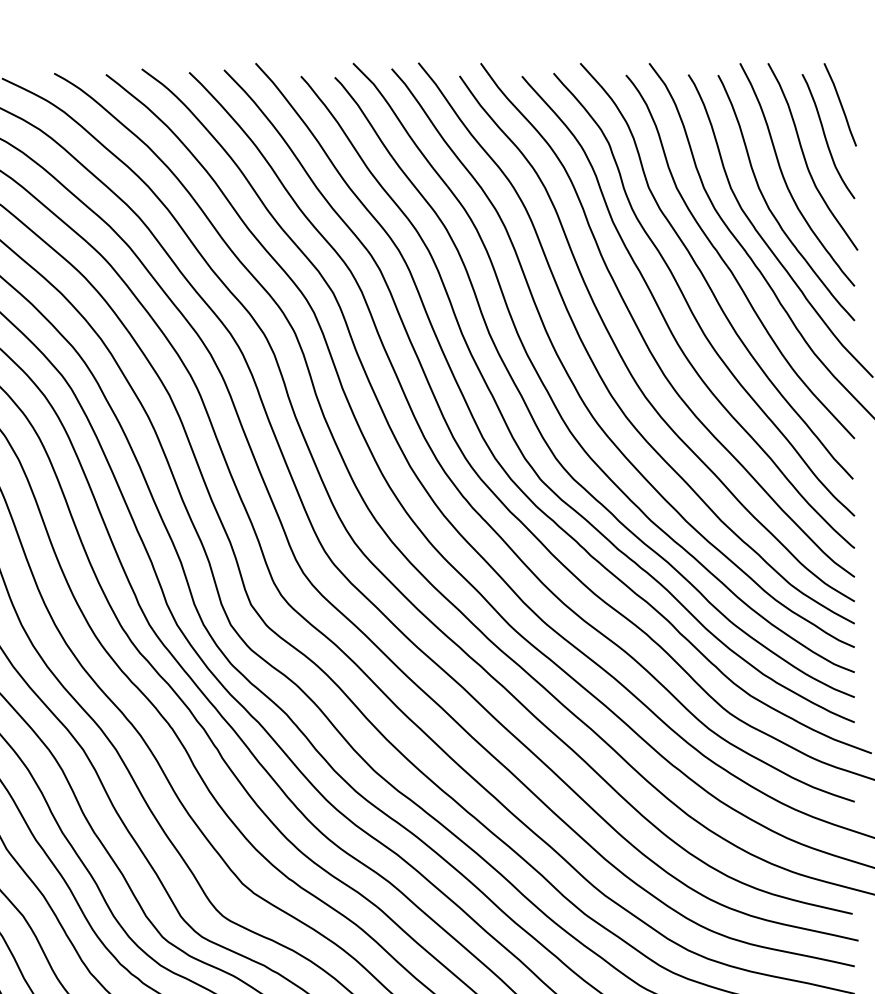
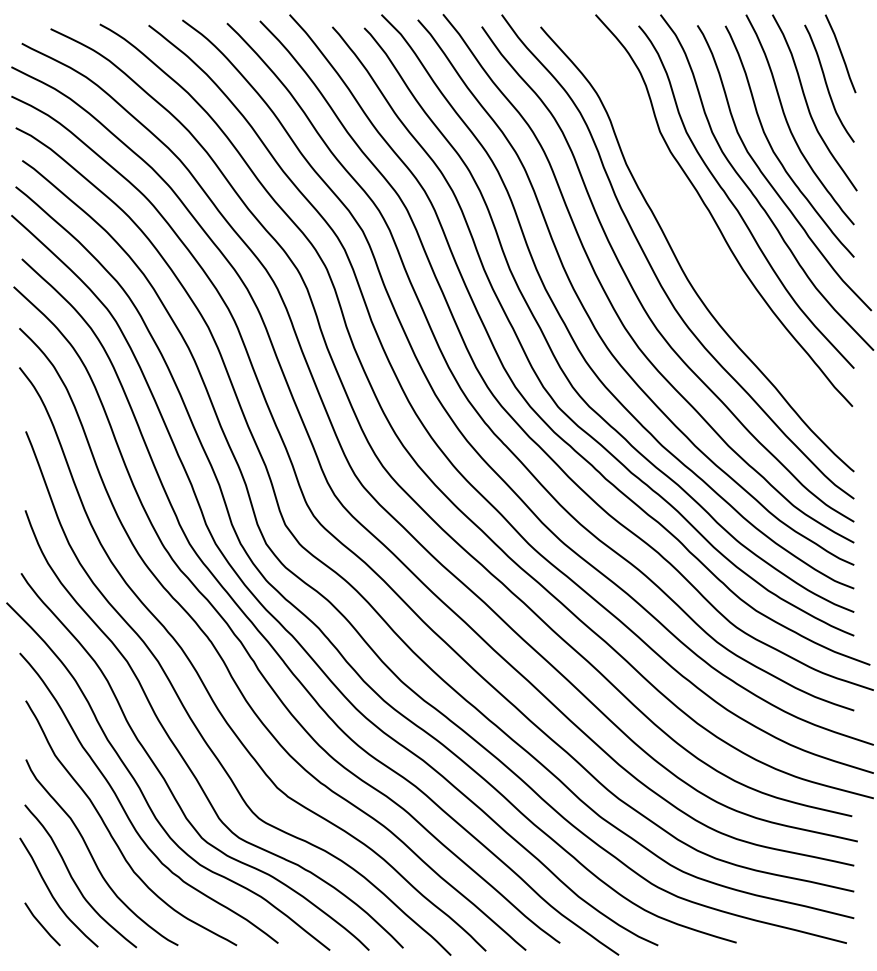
curve: (688, 302) -> (697, 240), removed

